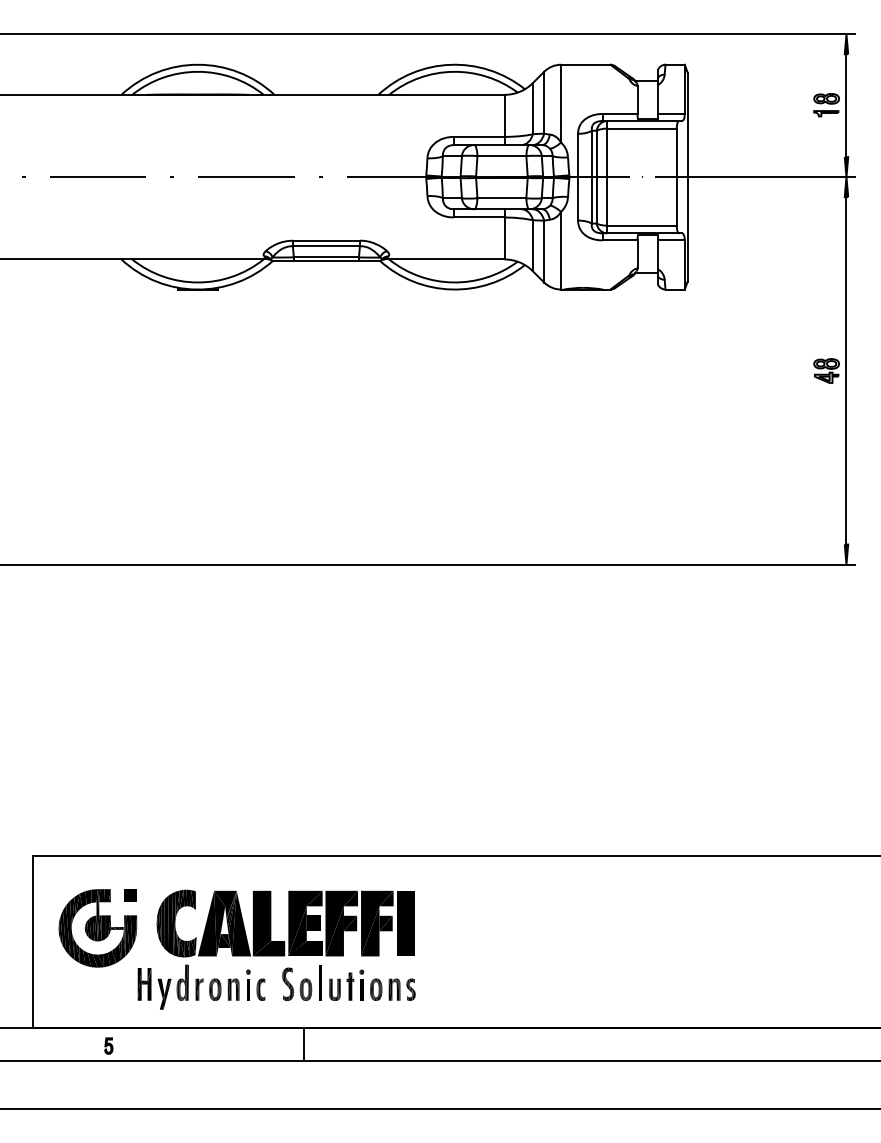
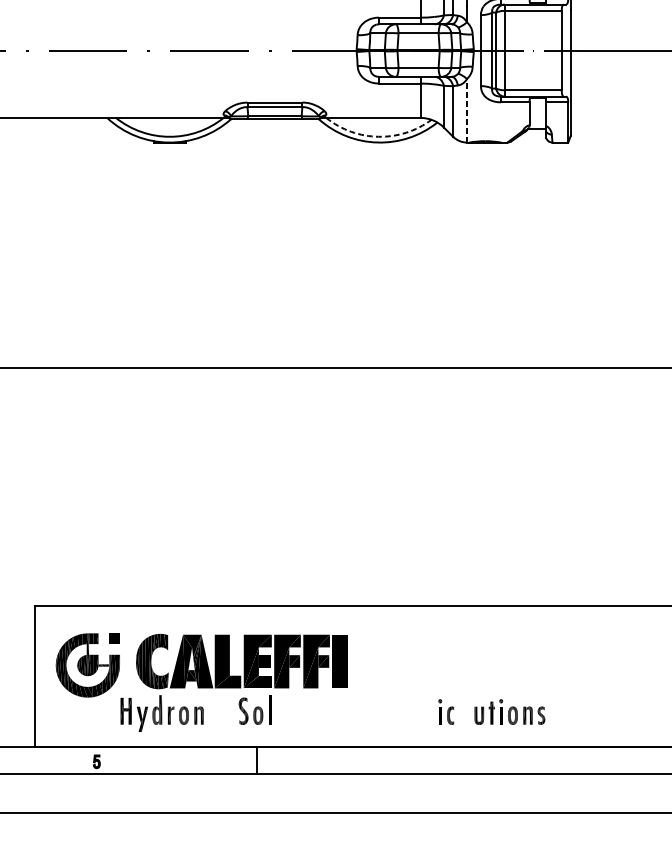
line: (561, 250) -> (467, 110), solid -> dashed
arc: (453, 282) -> (378, 136), solid -> dashed
part: (255, 984) -> (446, 711), moved
part: (372, 984) -> (509, 711), moved

